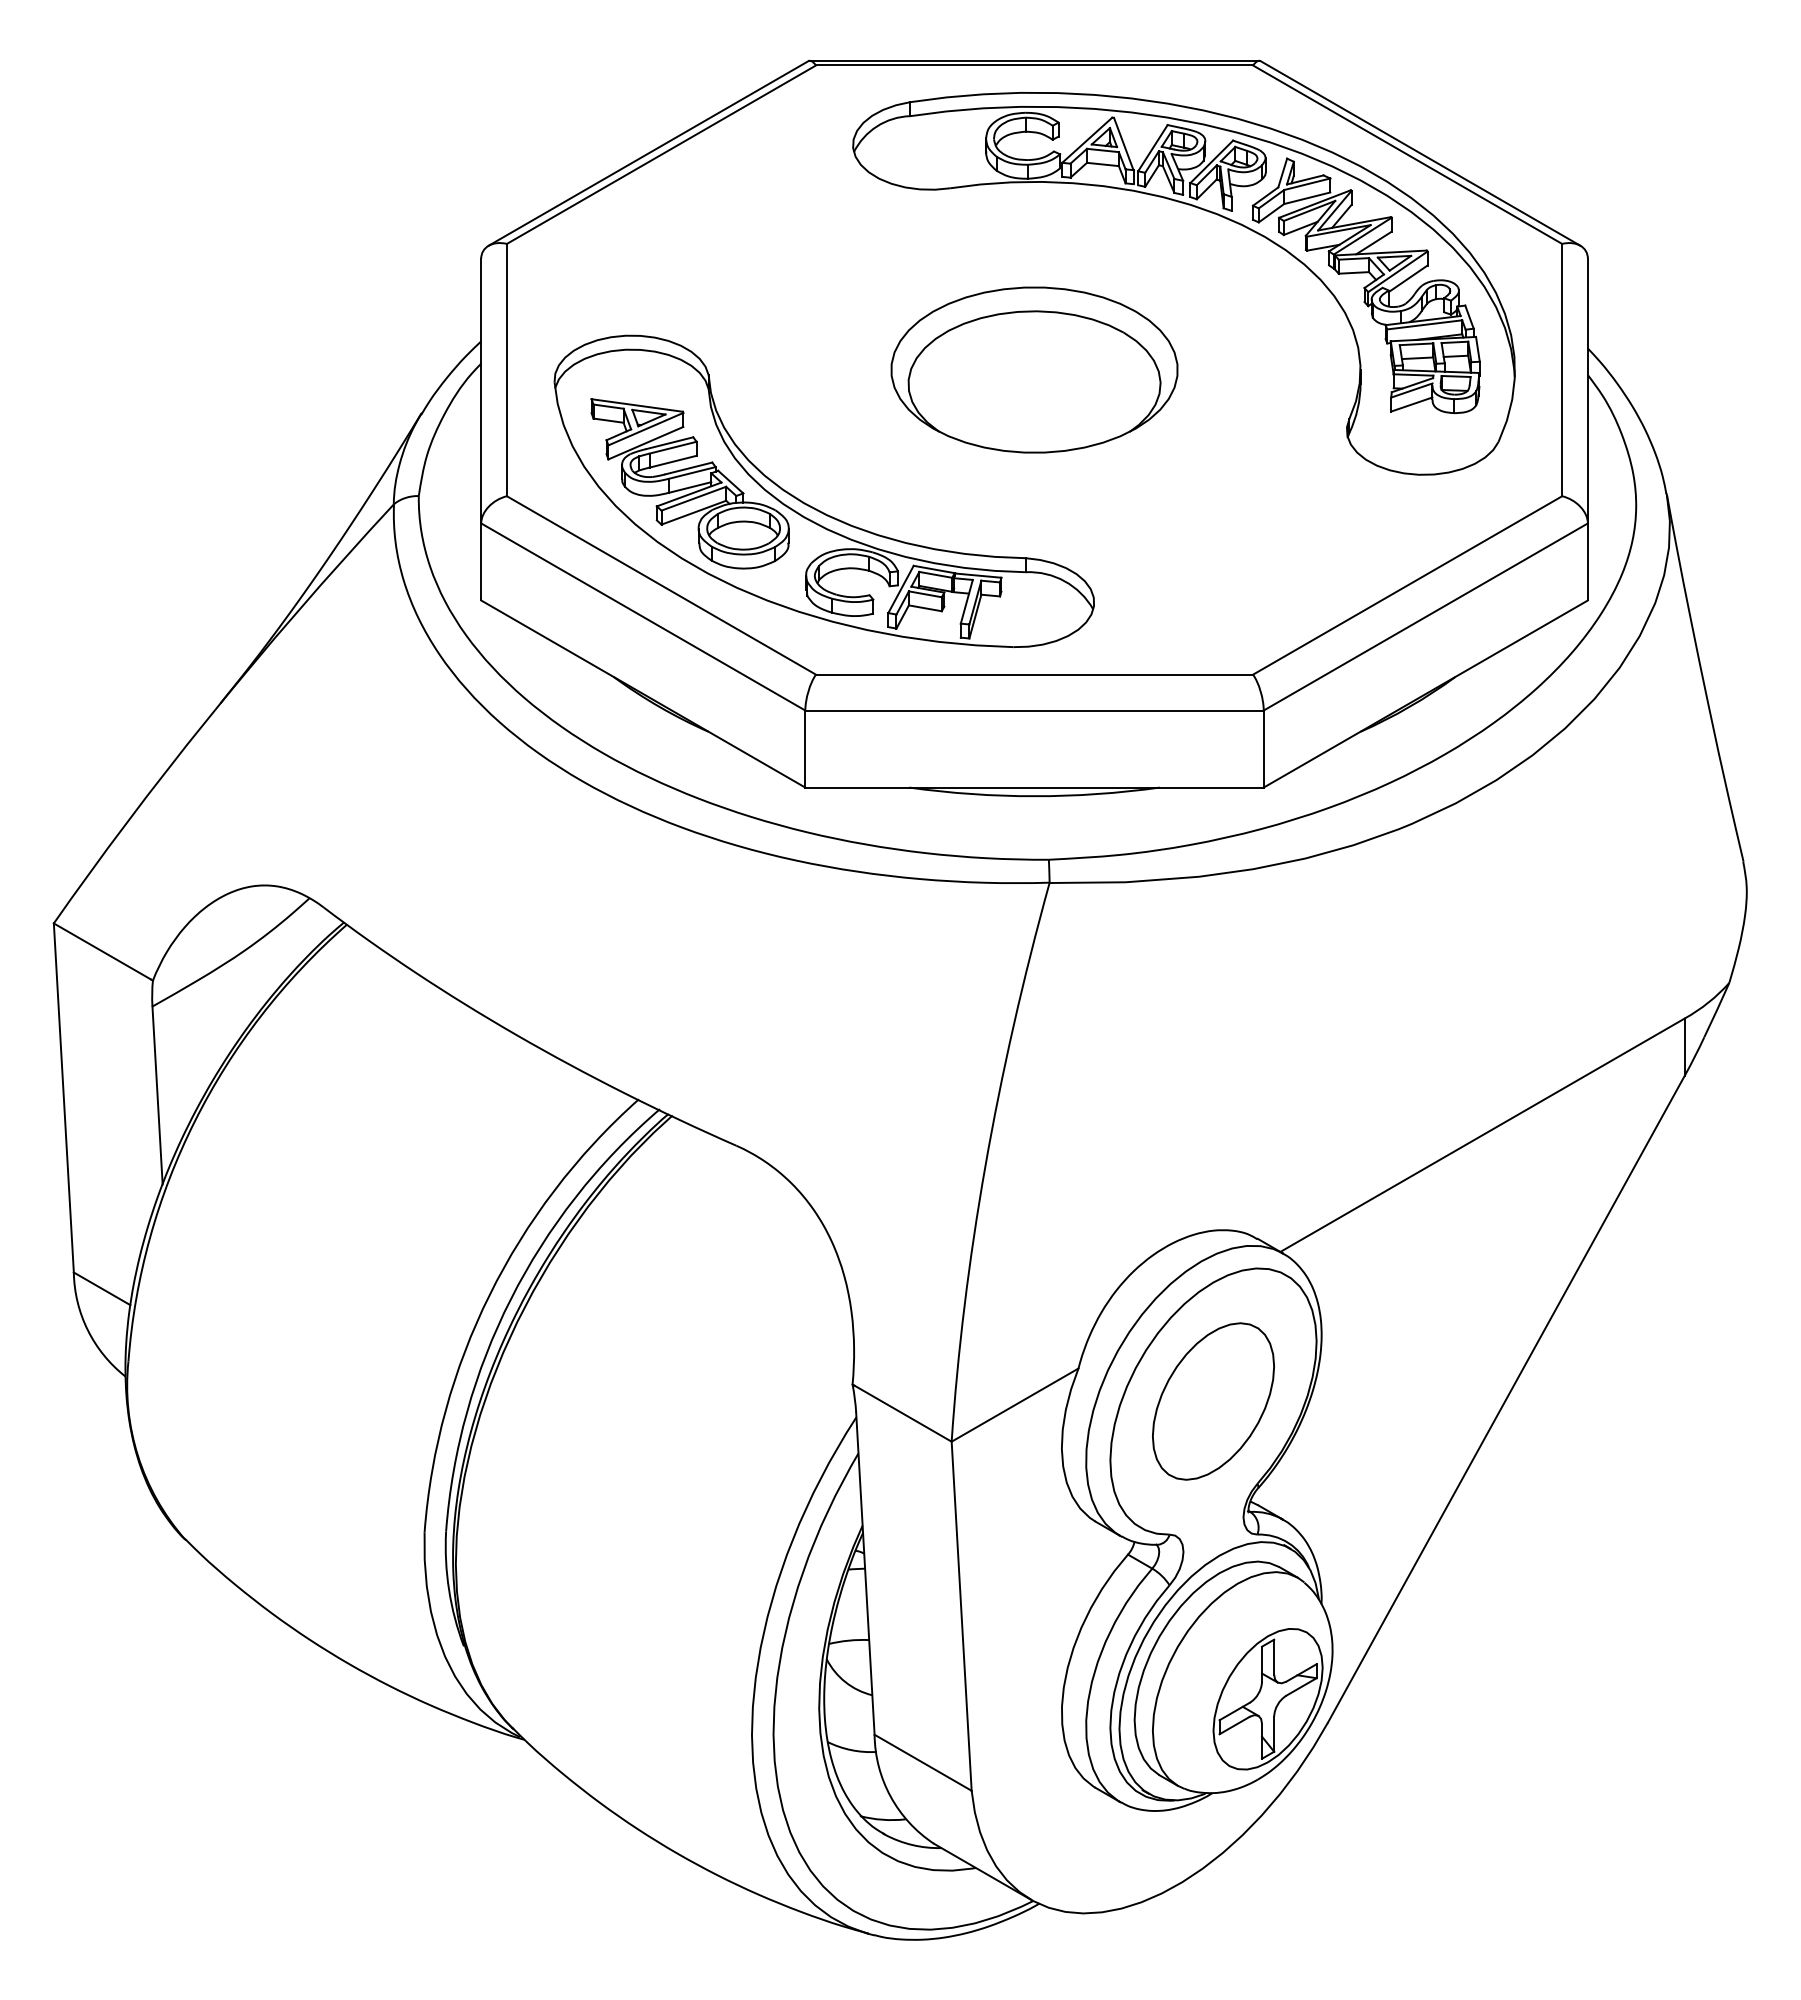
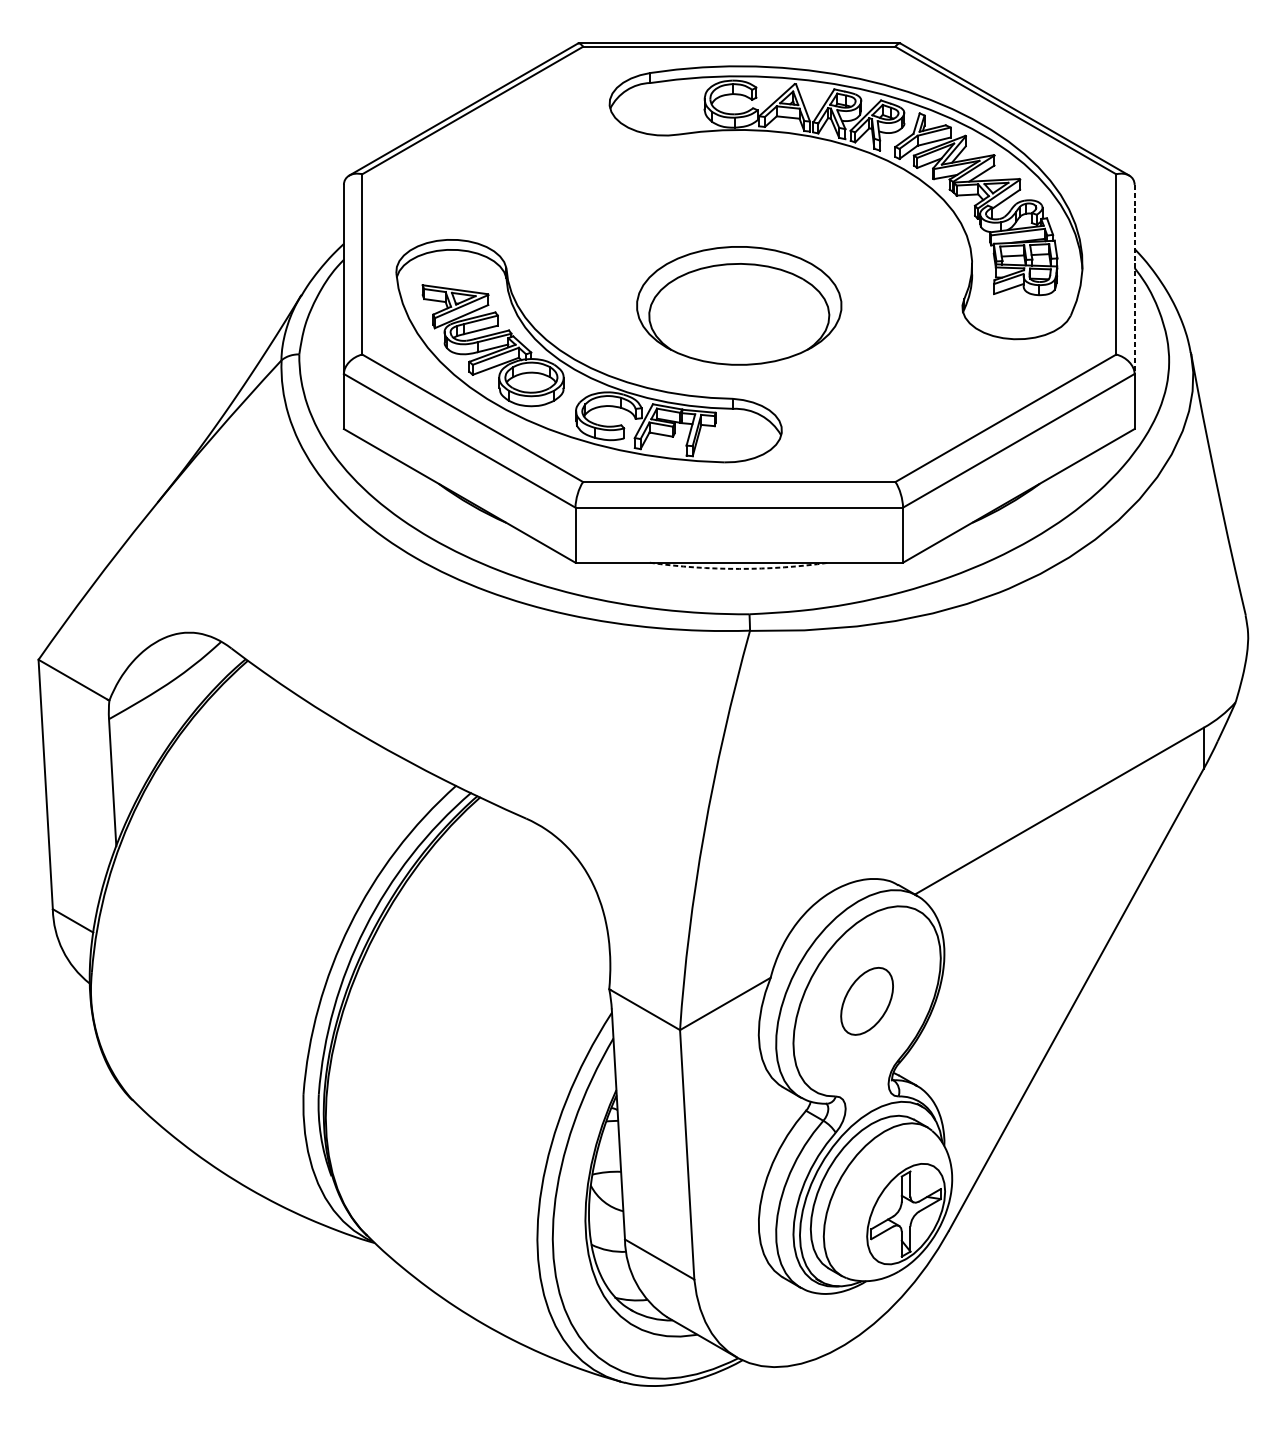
part: (1034, 369) -> (739, 305), moved
line: (1587, 391) -> (1134, 279), solid -> dashed
arc: (1034, 796) -> (739, 569), solid -> dashed
part: (1213, 1401) -> (867, 1001), size x0.6

